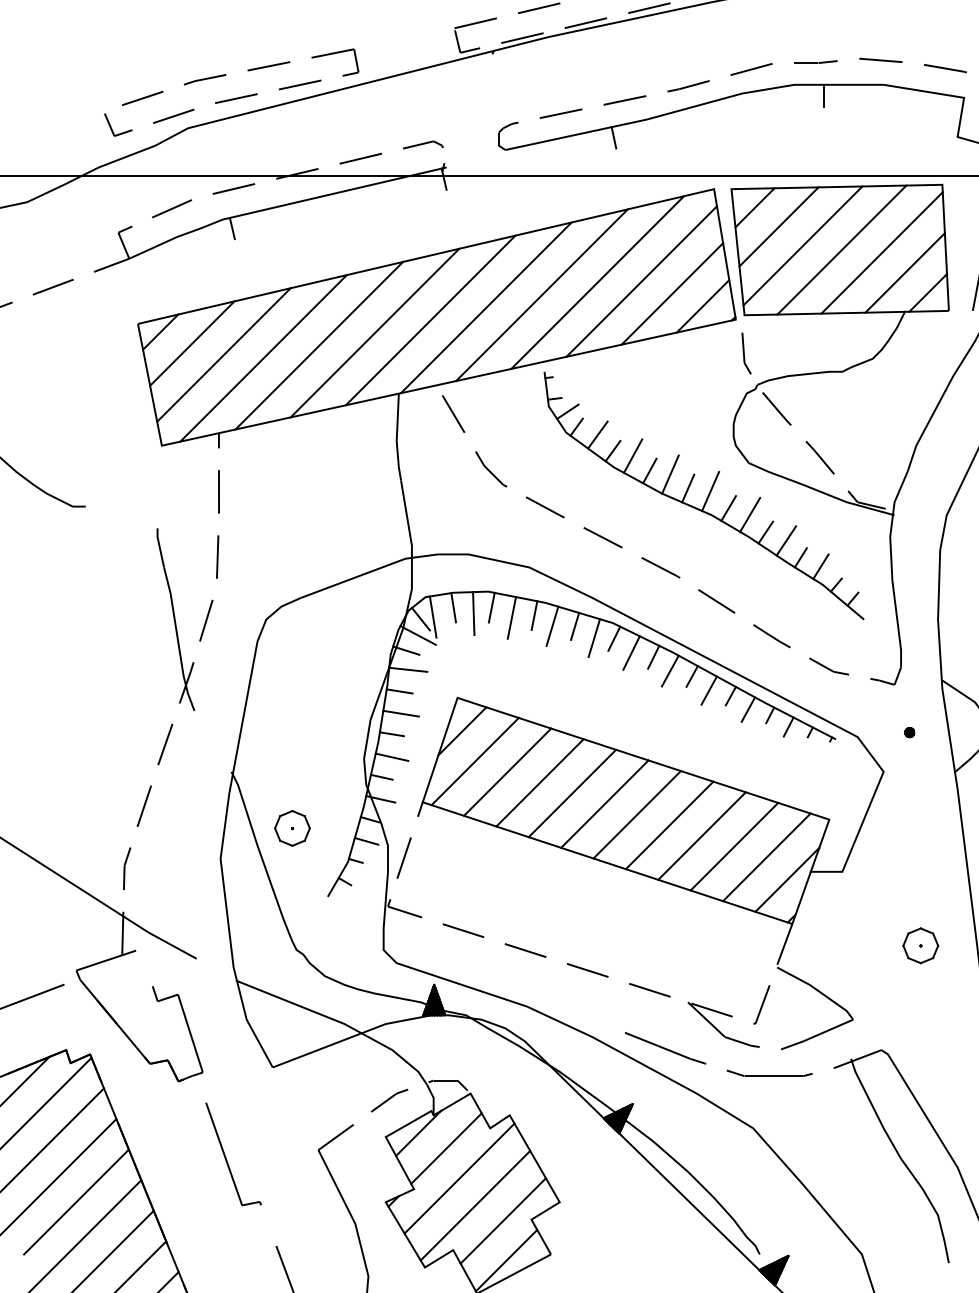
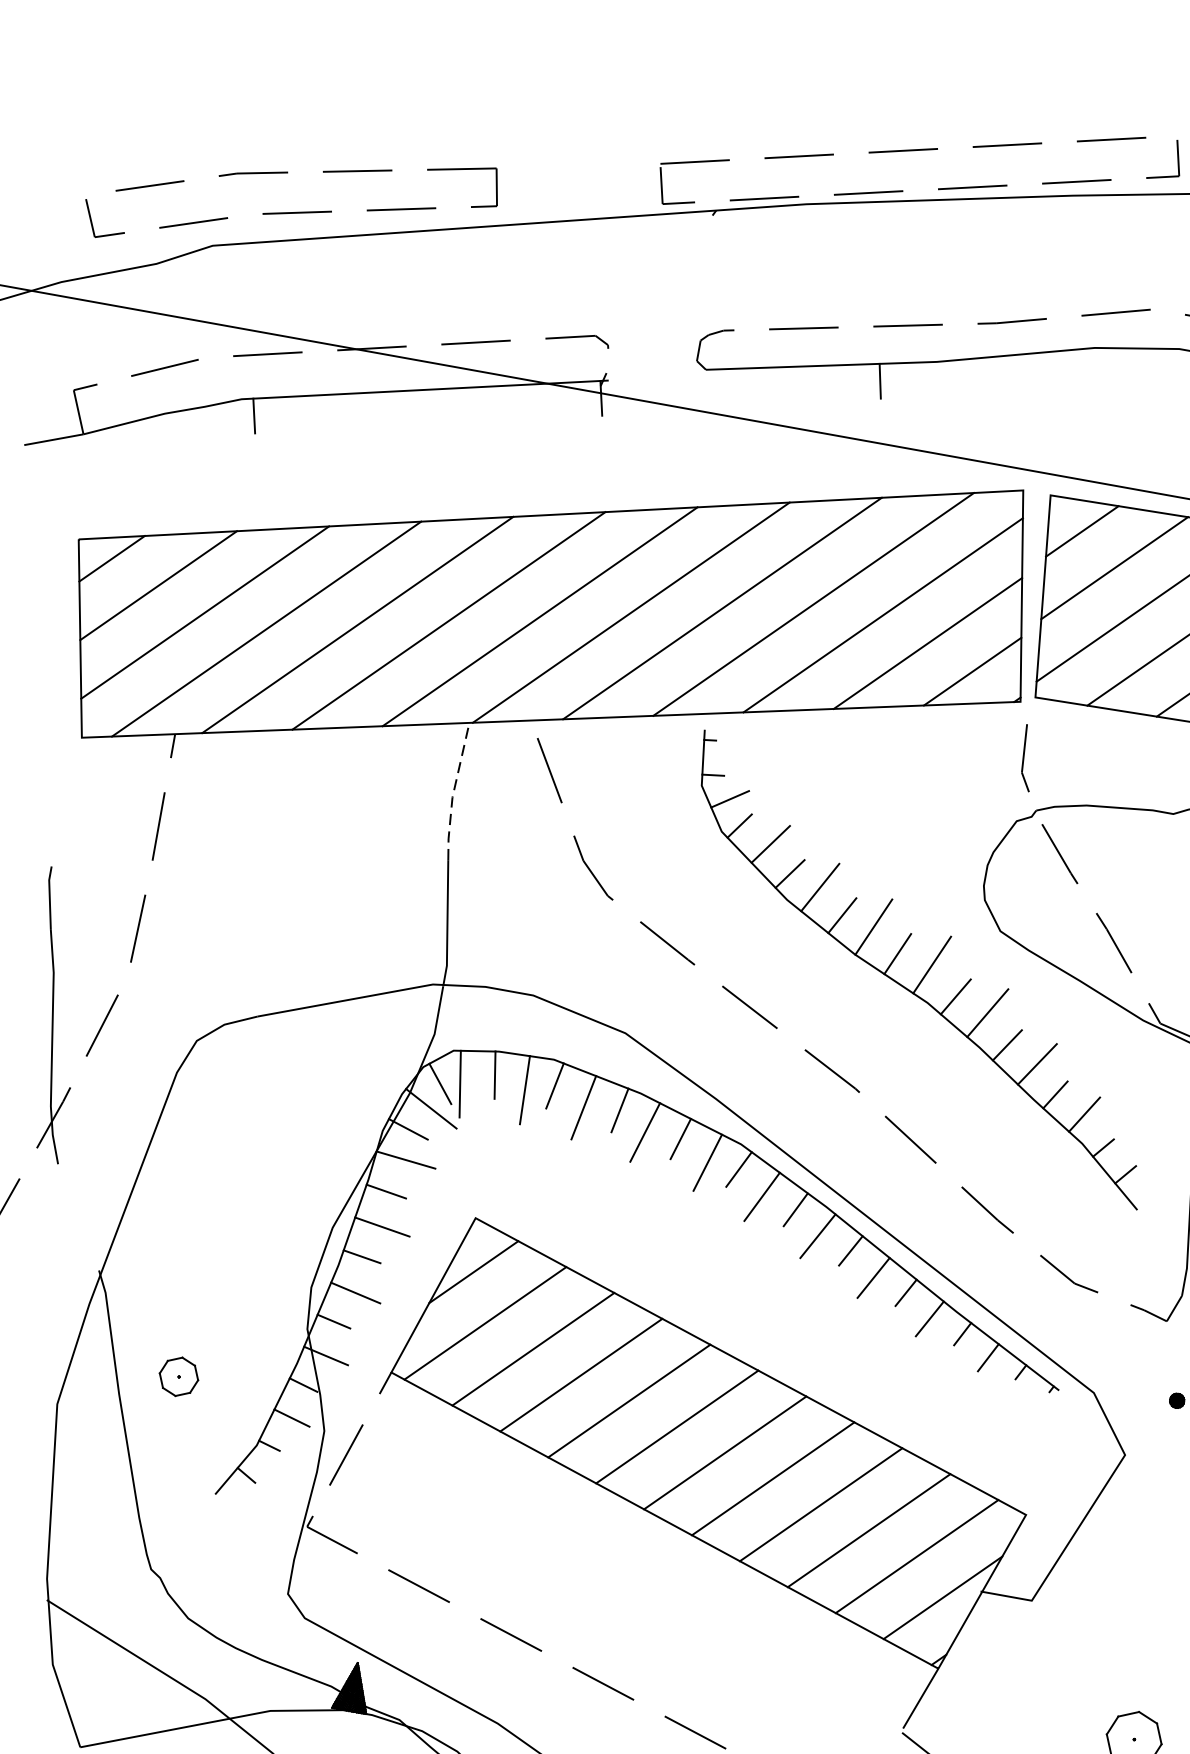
line: (396, 438) -> (453, 792), solid -> dashed
part: (292, 828) -> (178, 1376), size x0.7

